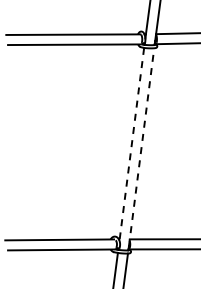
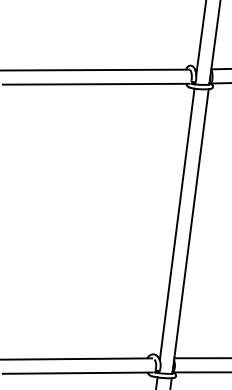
line: (131, 144) -> (176, 224), dashed -> solid
line: (141, 147) -> (190, 228), dashed -> solid

